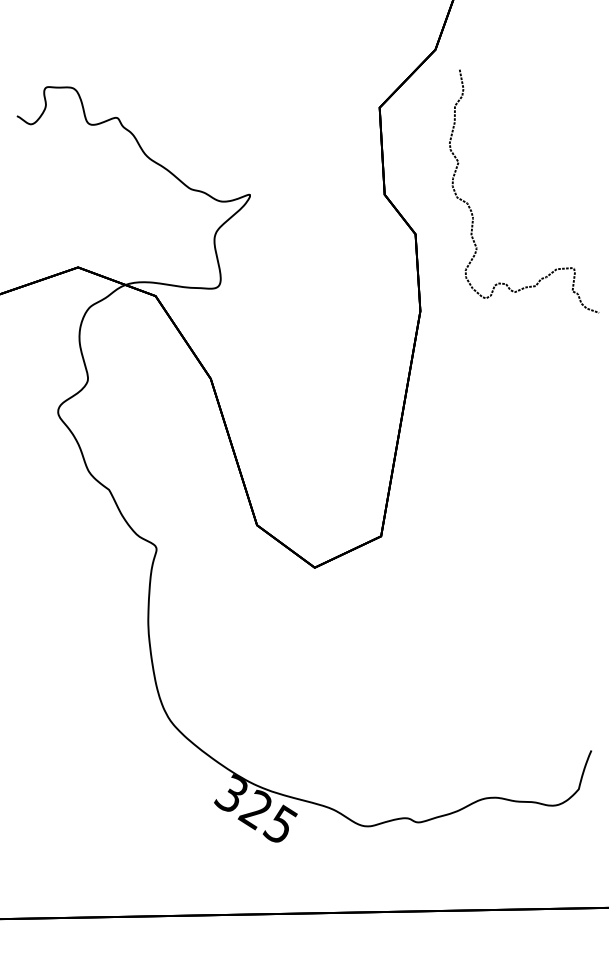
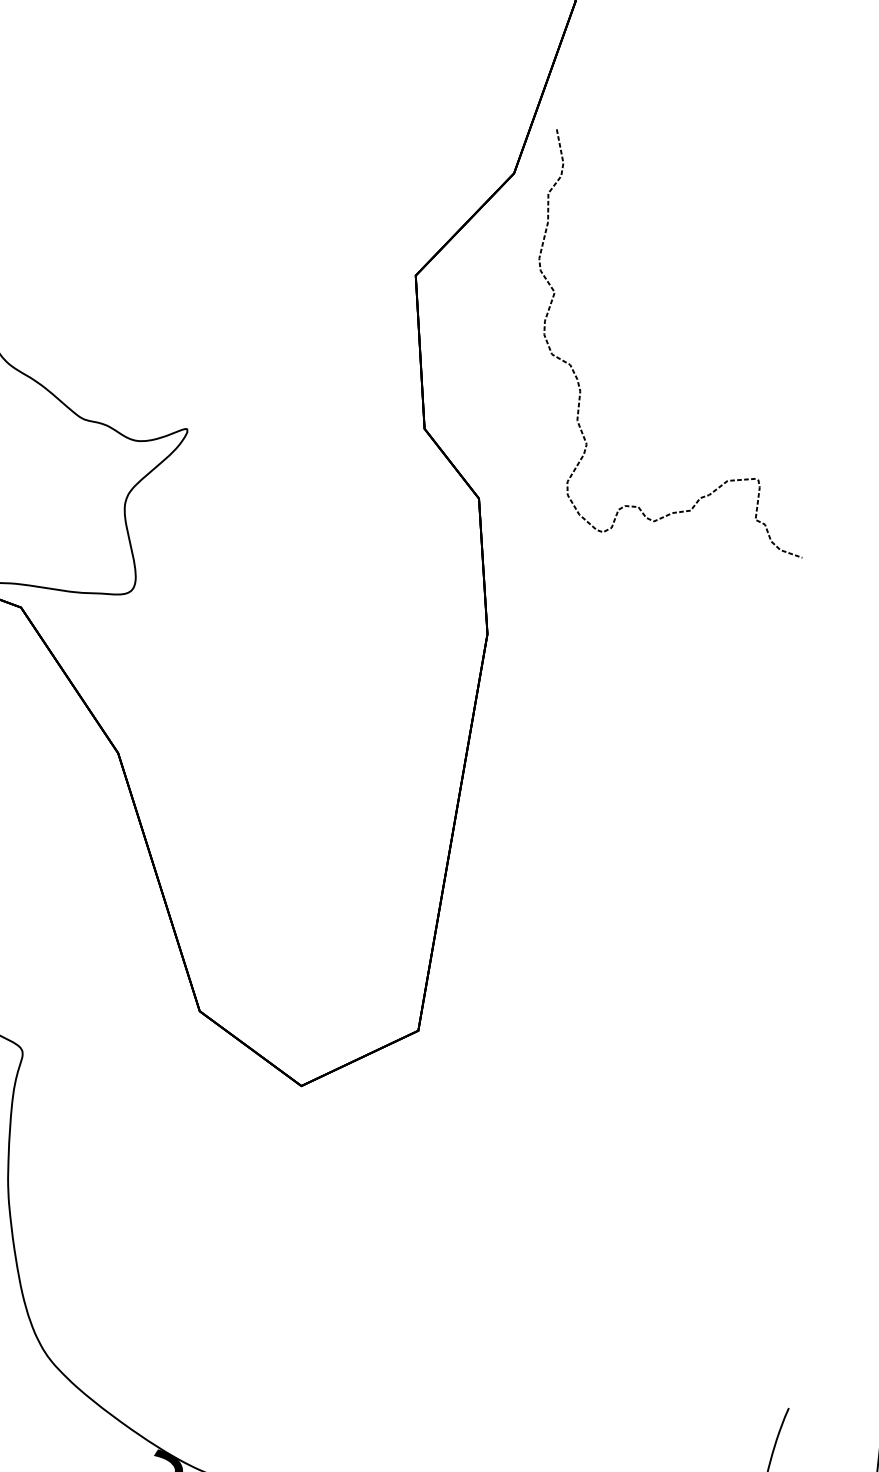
curve: (472, 211) -> (579, 379), moved

